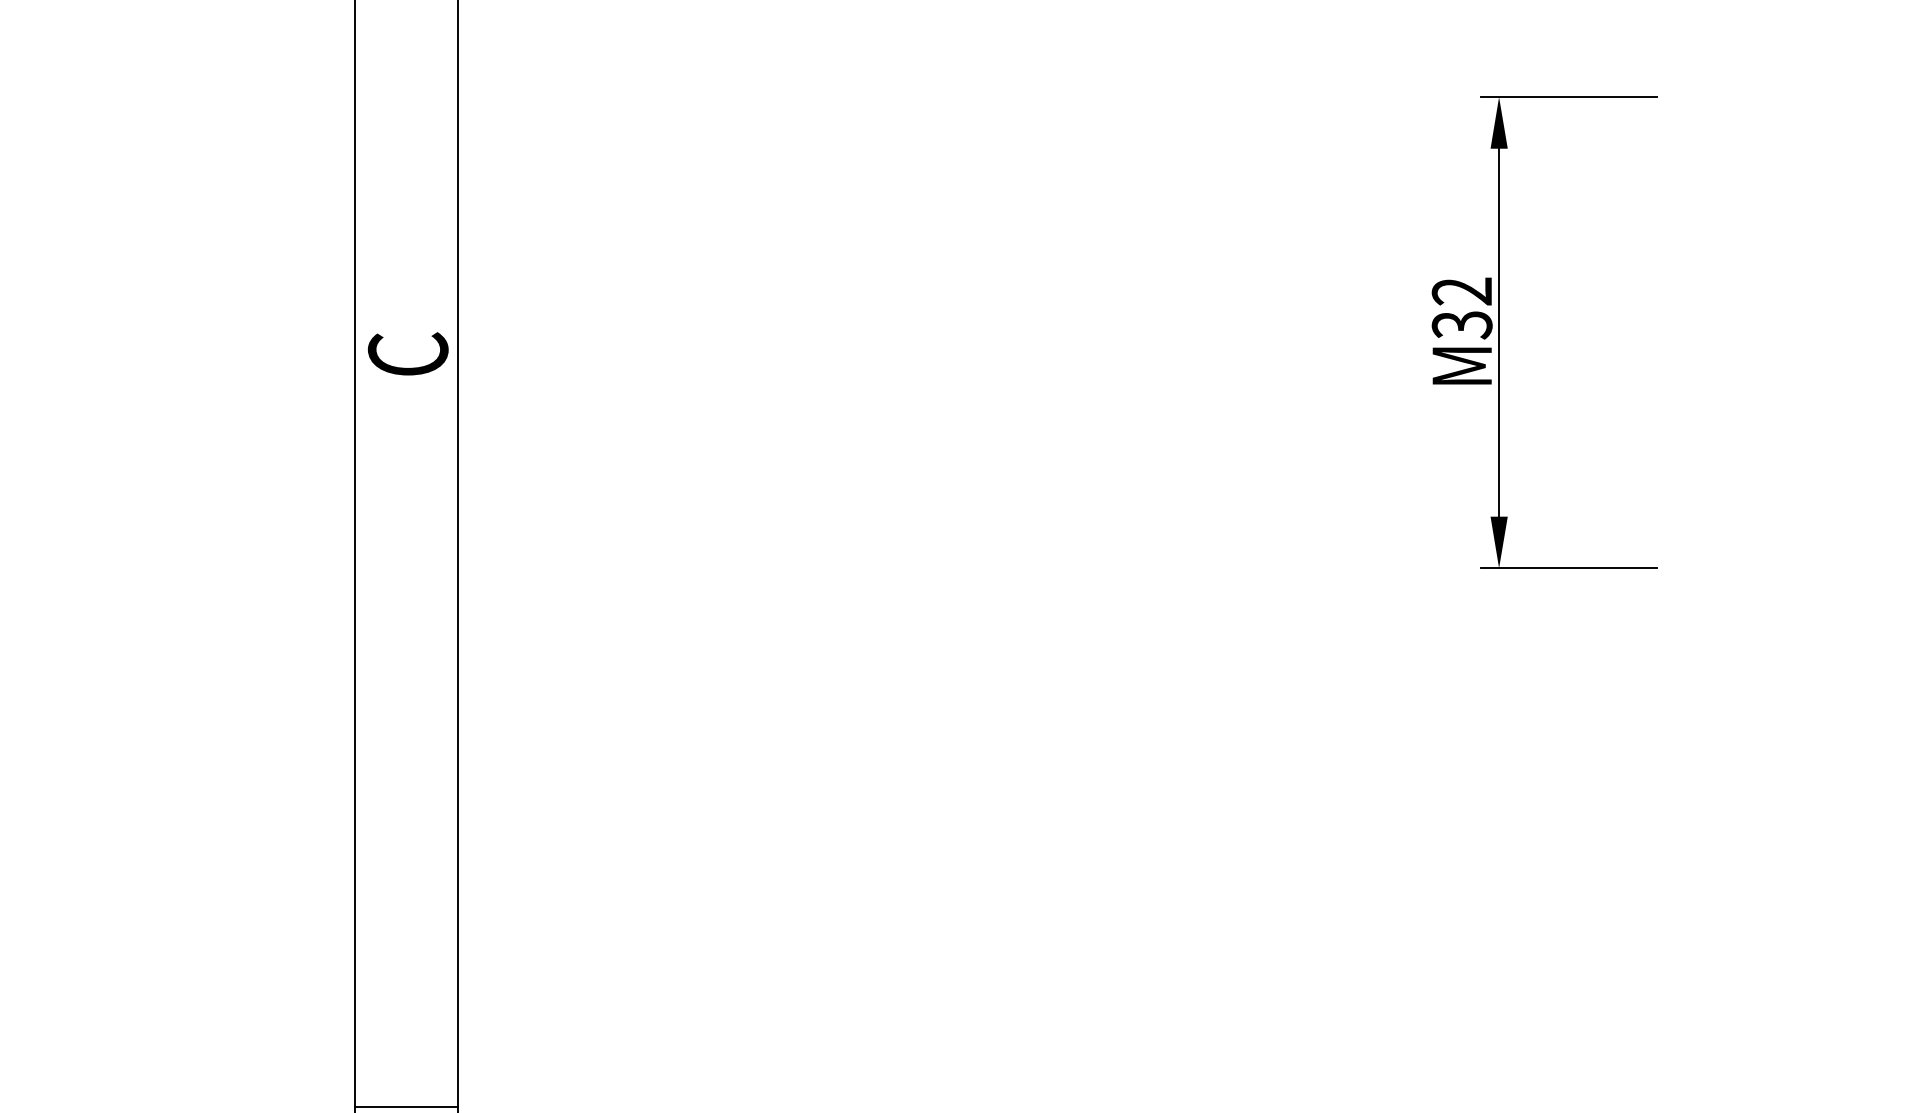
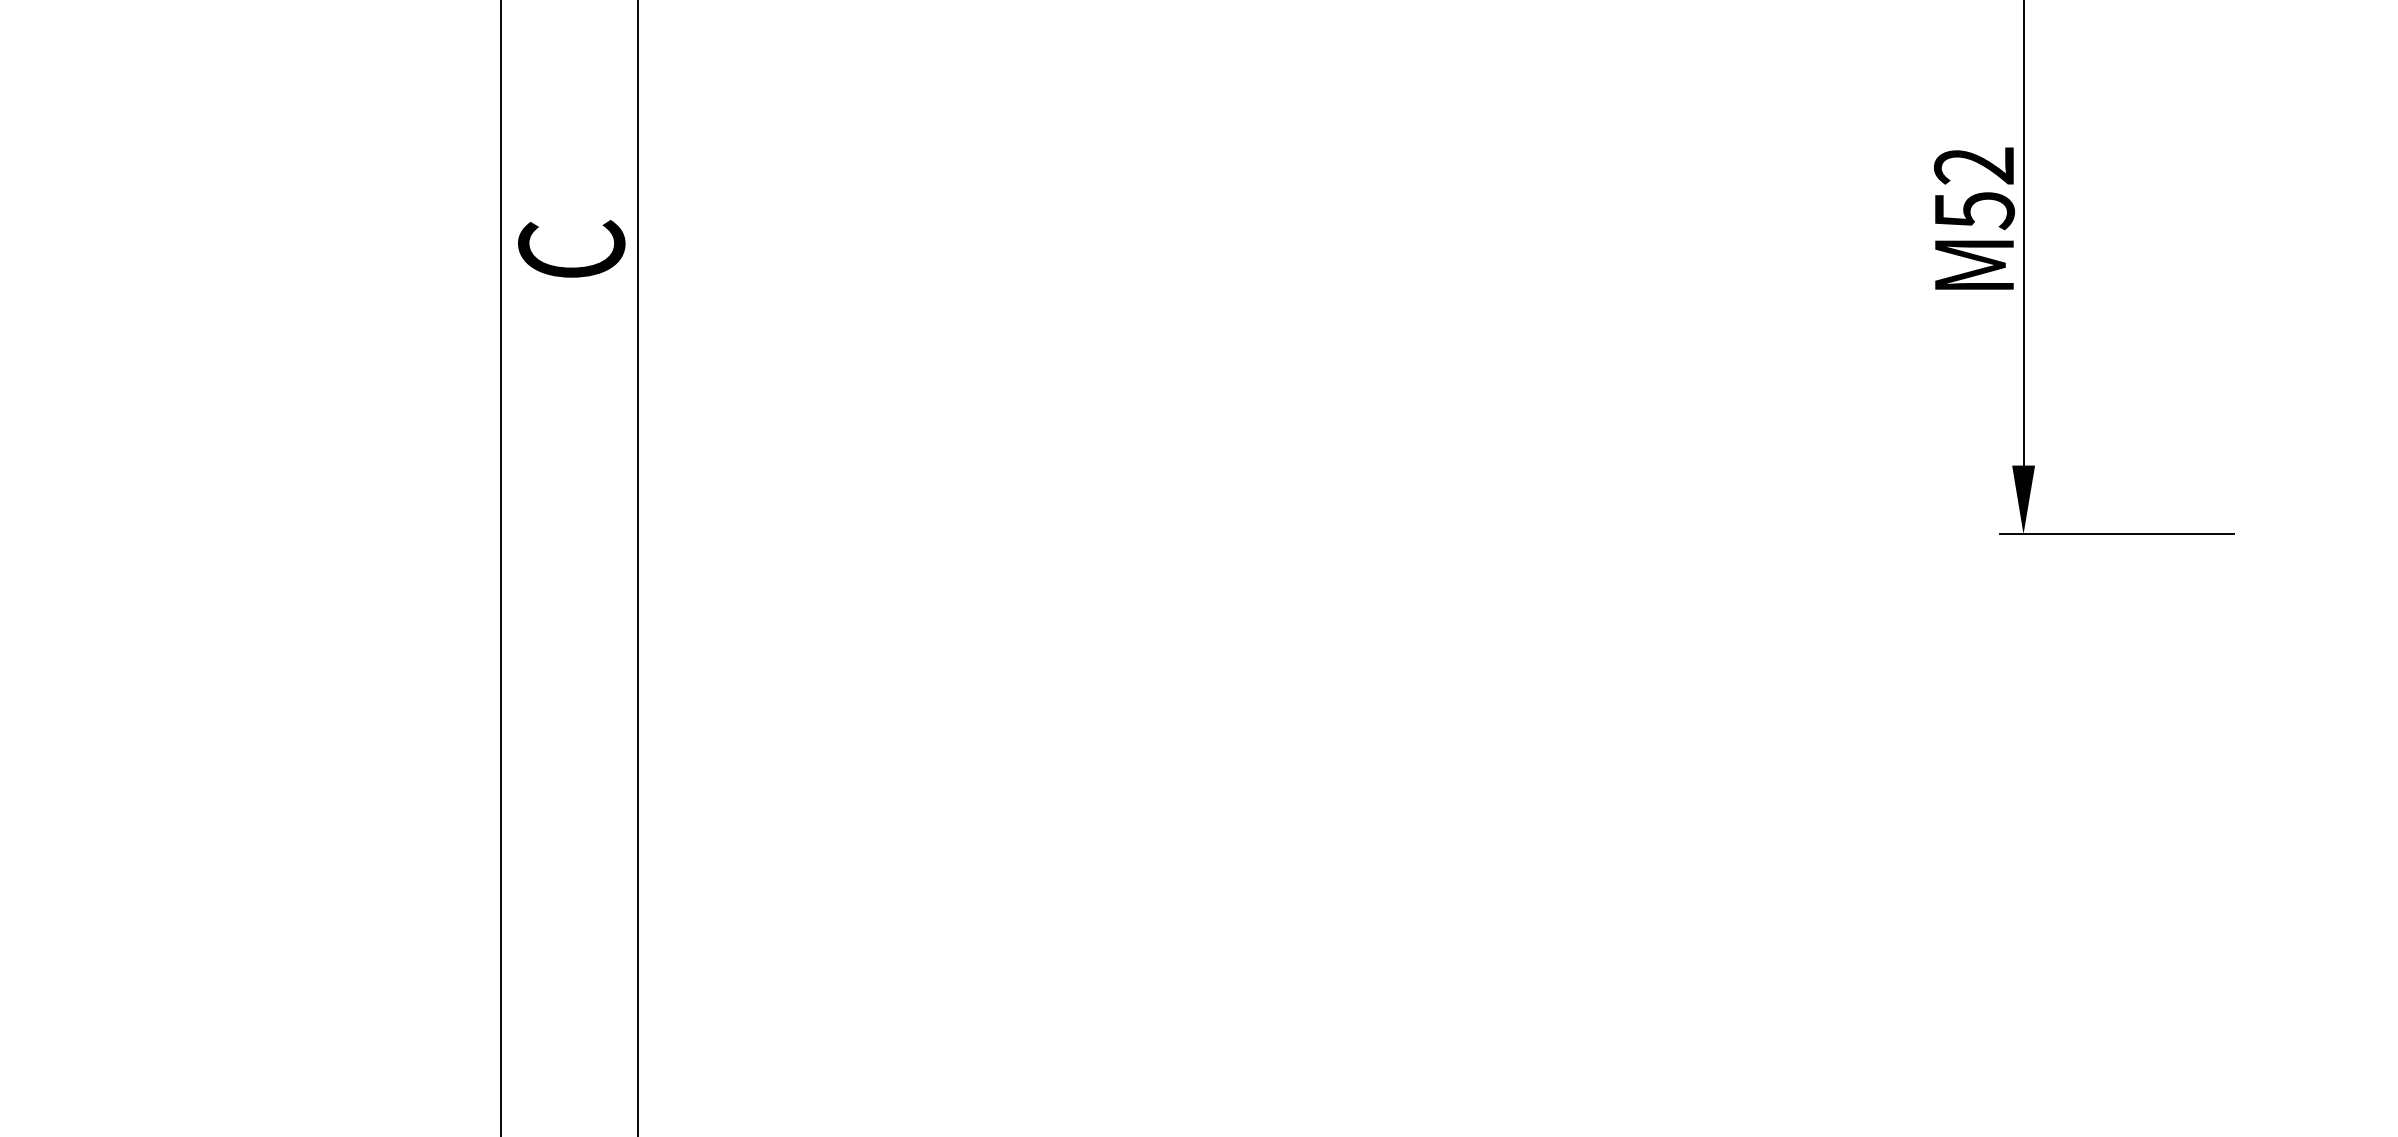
text: (1461, 325) -> (1973, 211), M32 -> M52

